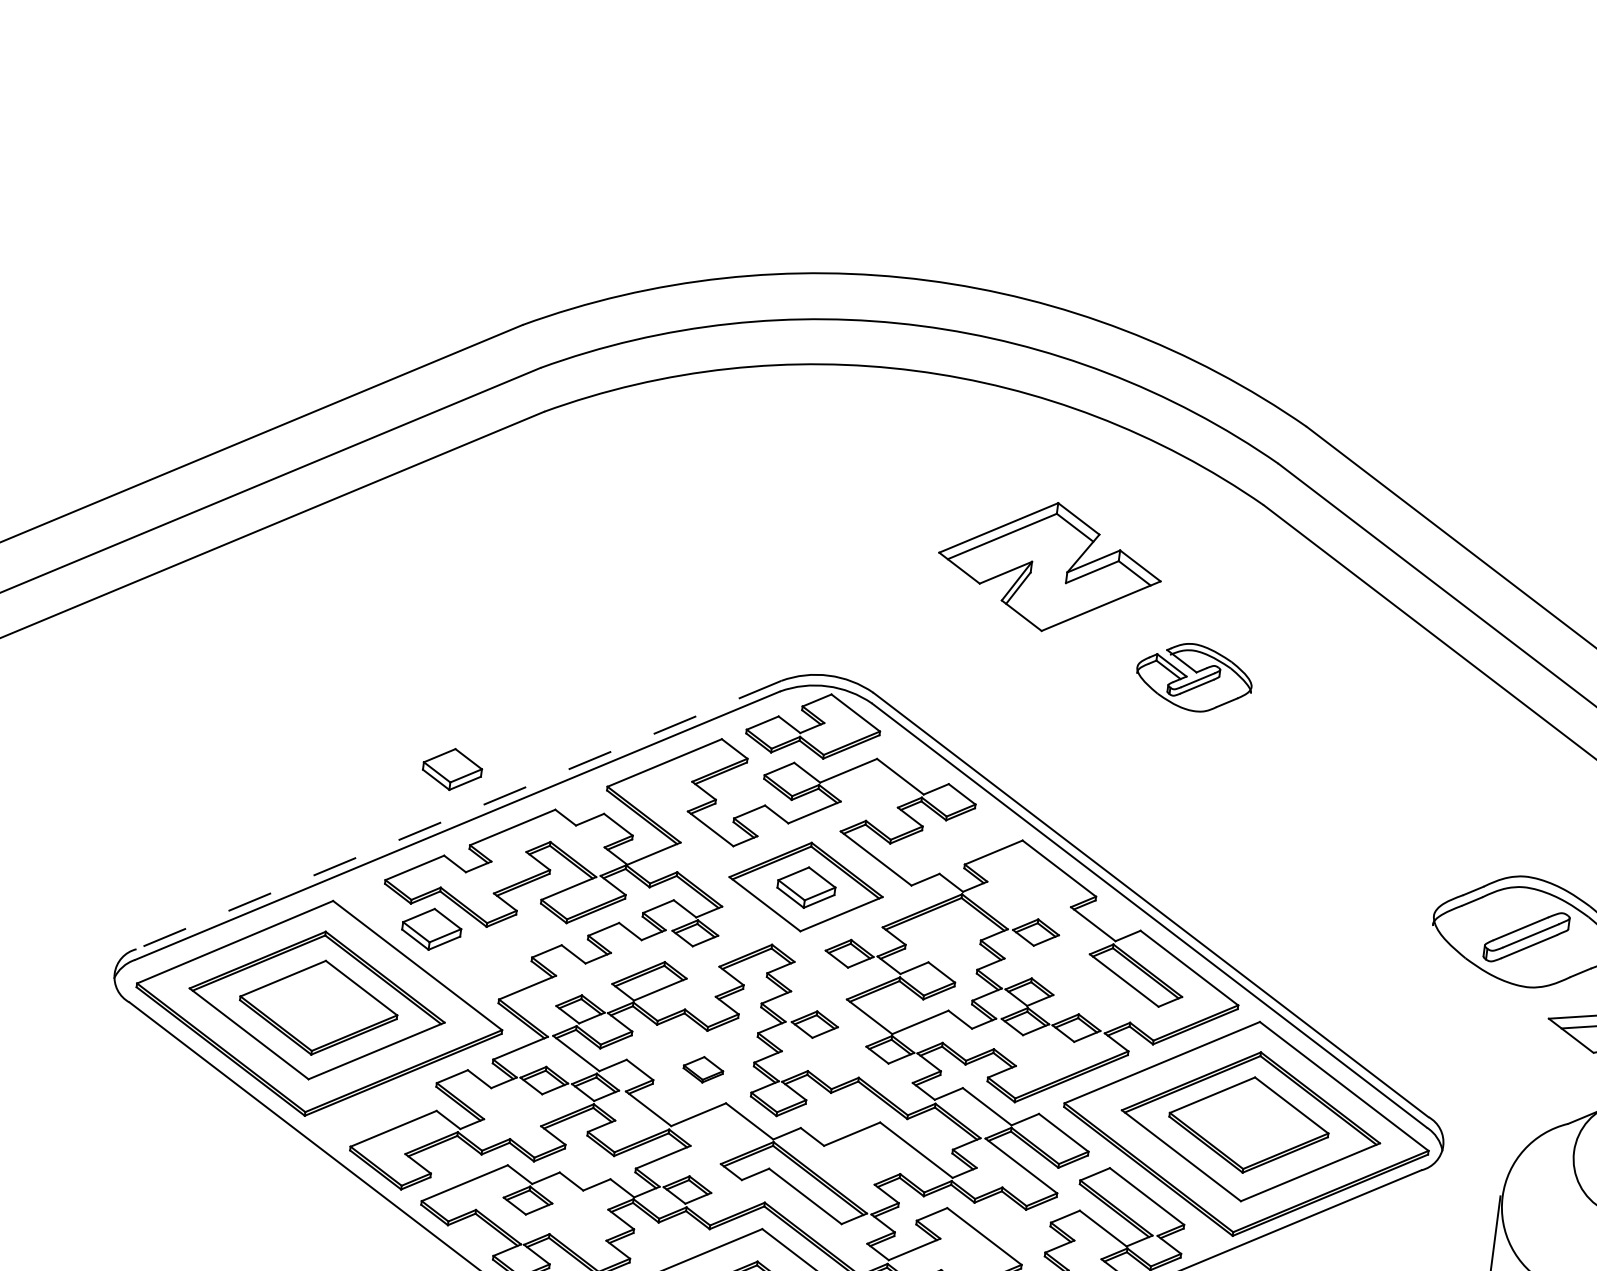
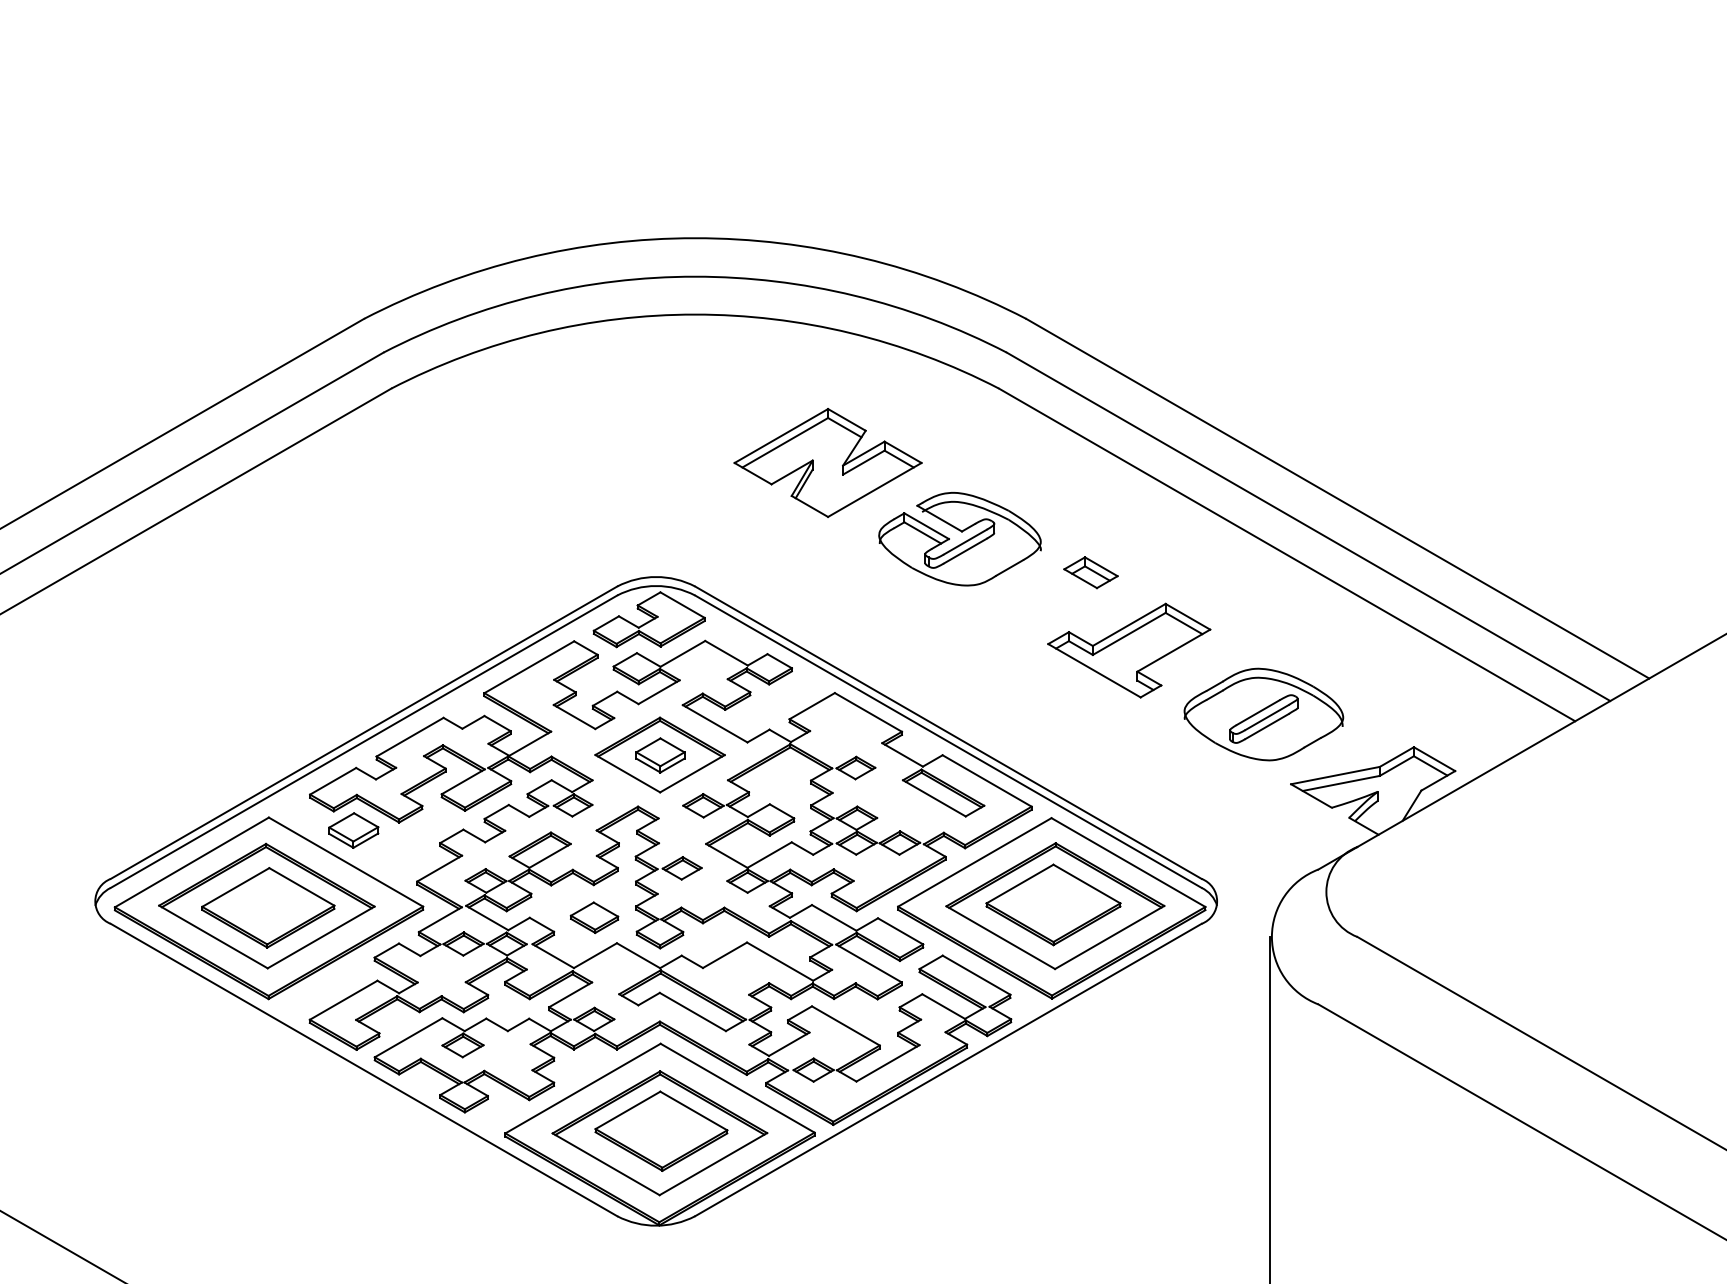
part: (1193, 677) -> (959, 539), size x1.67
part: (1343, 737) -> (1090, 572), added
part: (452, 769) -> (353, 695), removed
line: (458, 814) -> (363, 732), dashed -> solid
part: (1378, 835) -> (1129, 650), added
part: (703, 1069) -> (594, 917), size x1.43

